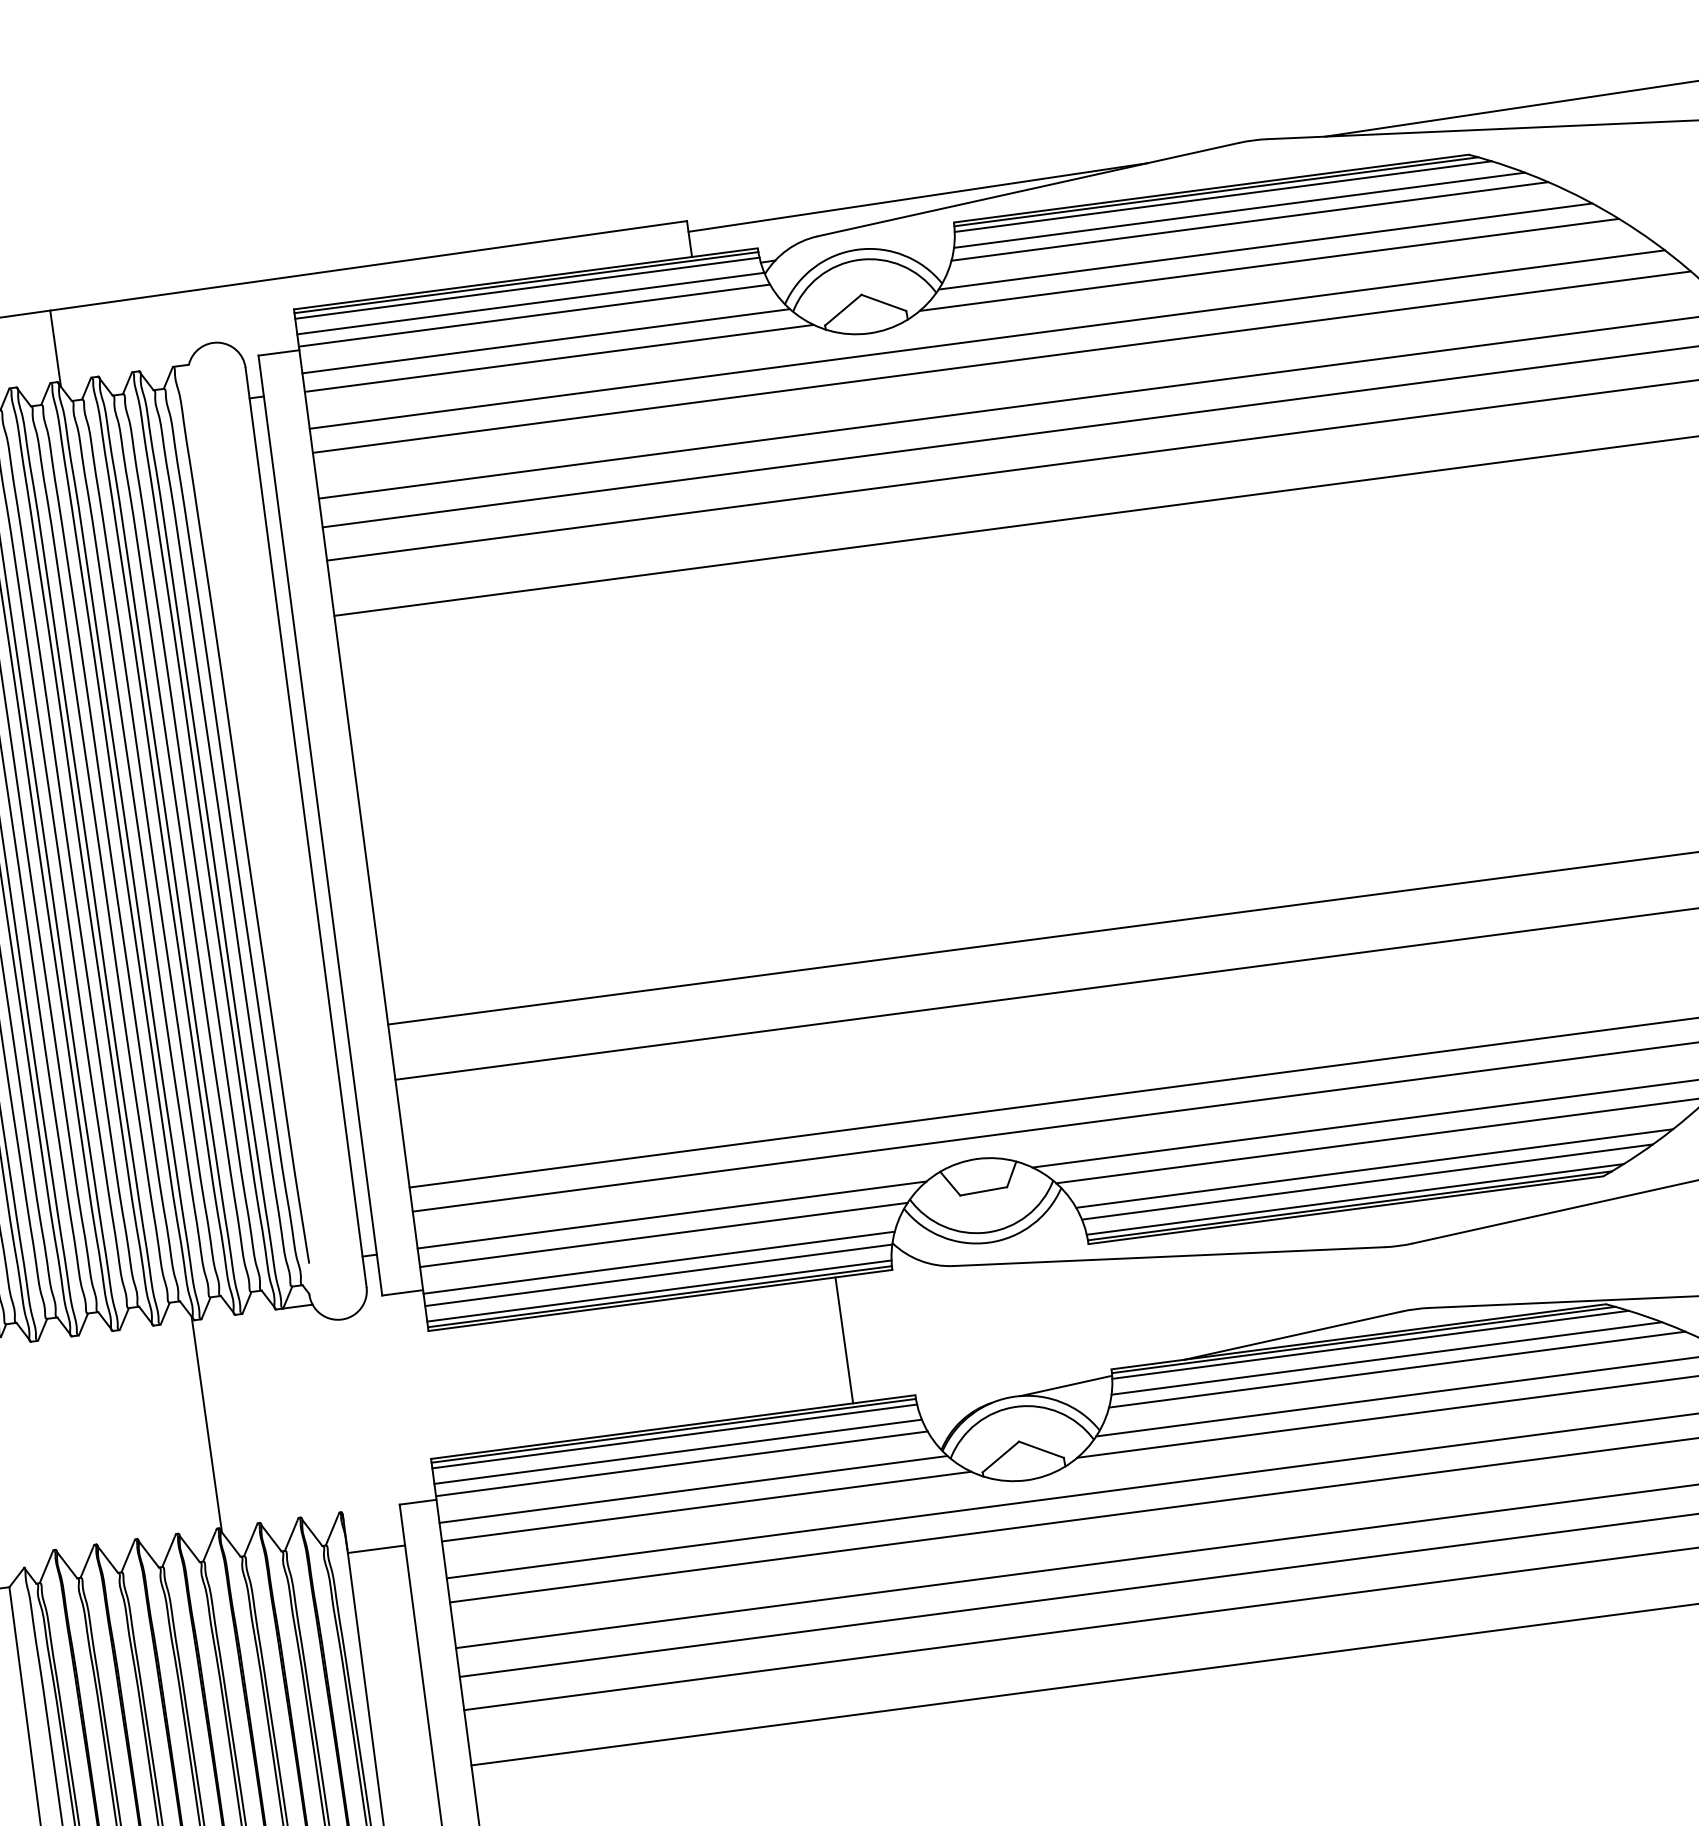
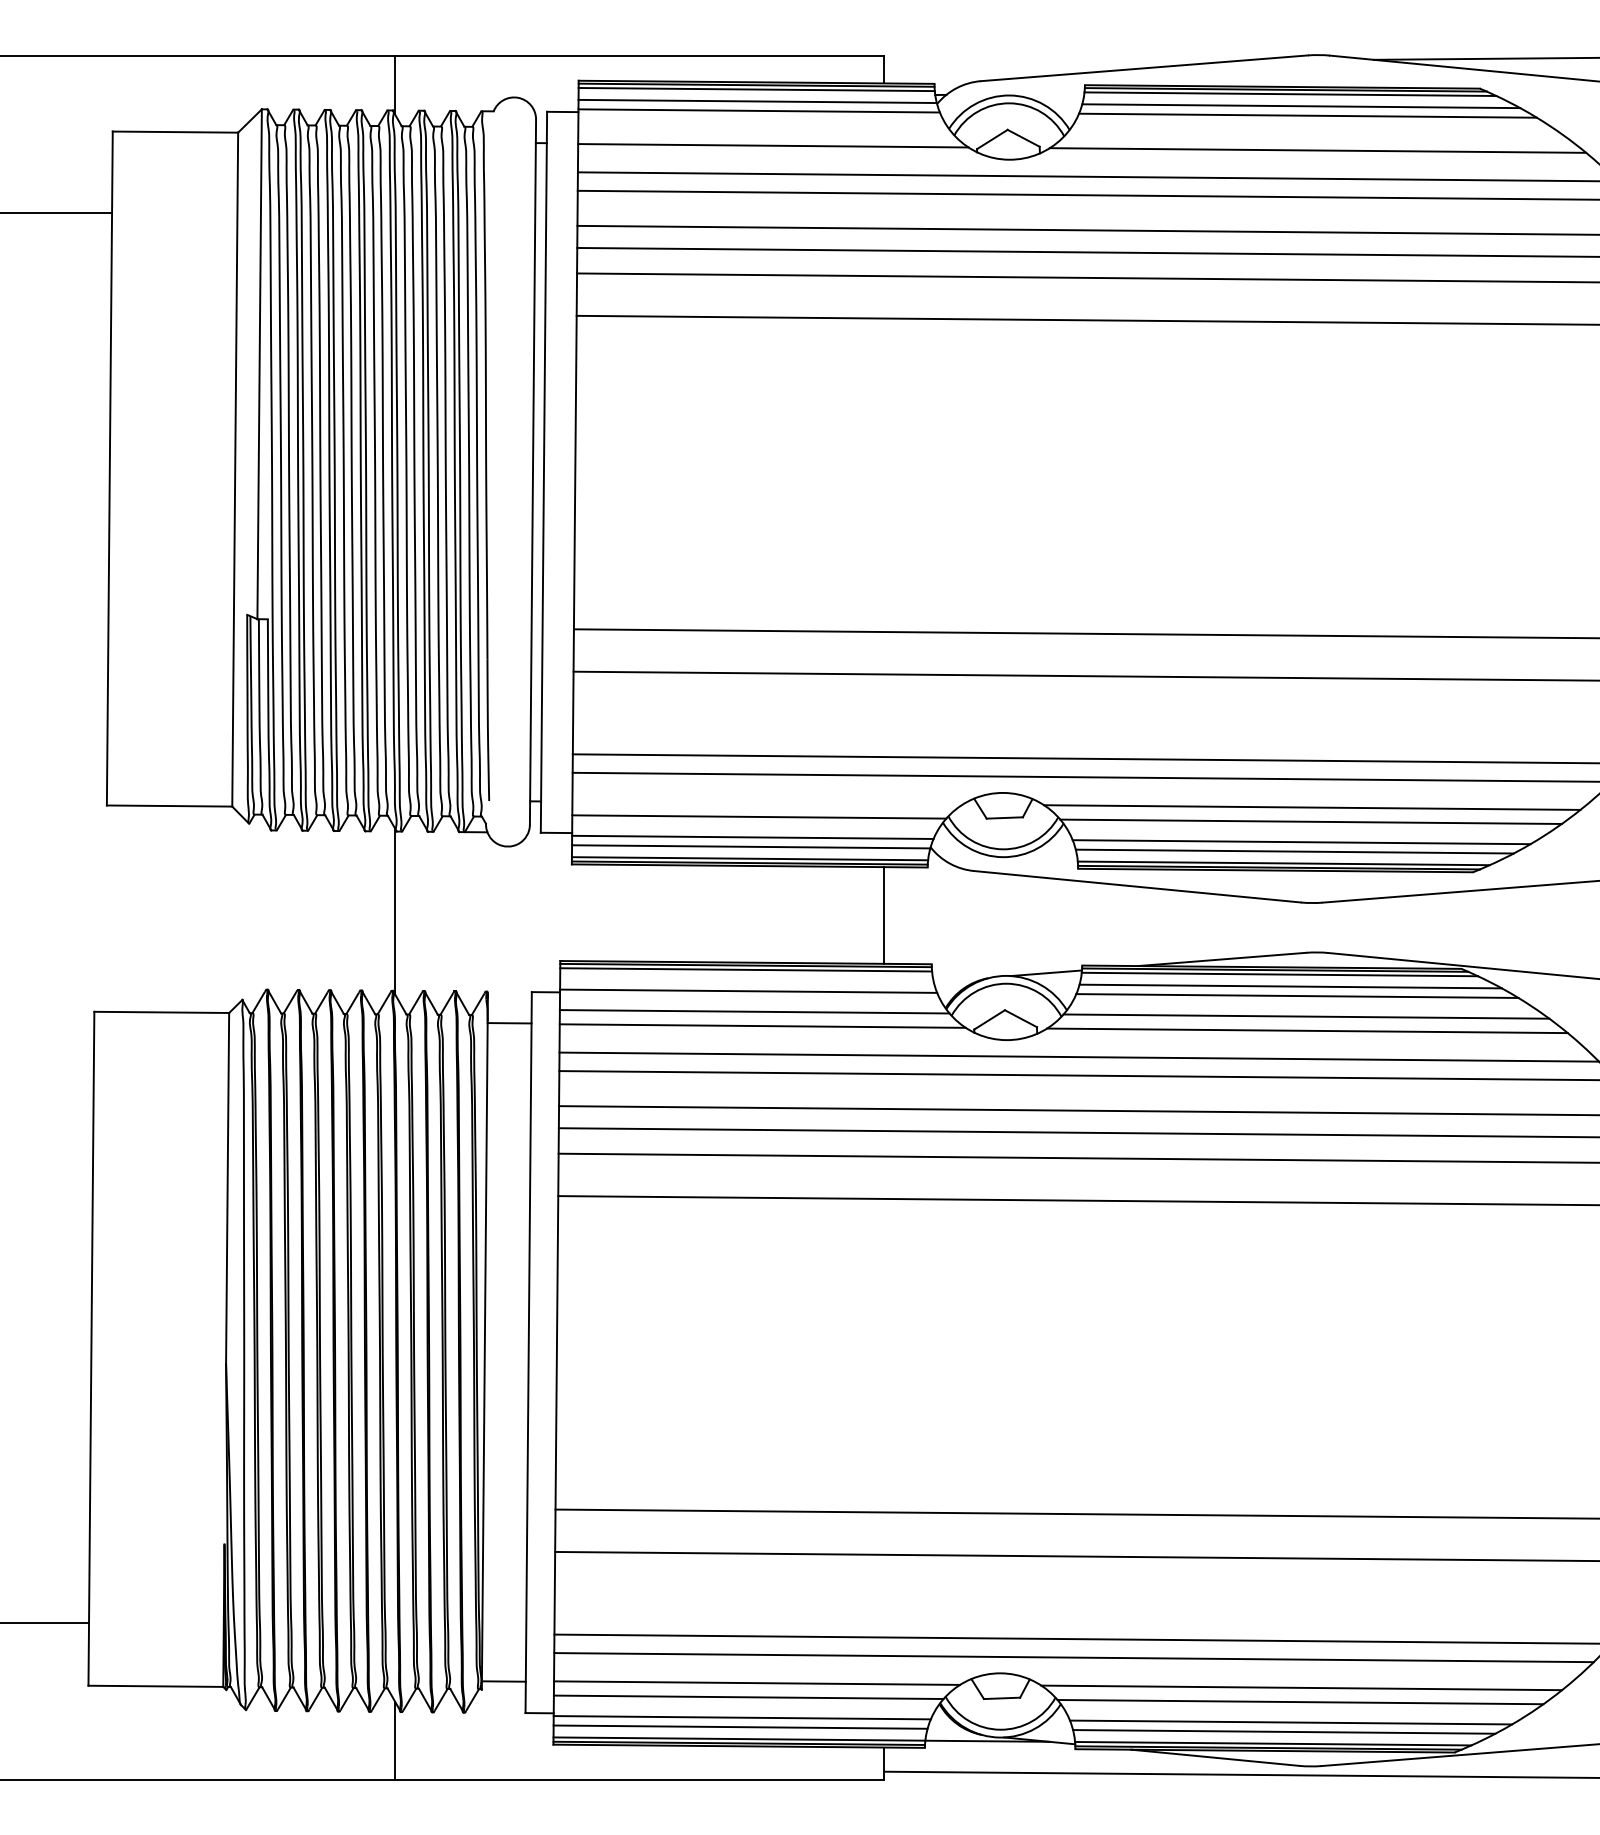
line: (917, 197) -> (1060, 62), removed
line: (1264, 246) -> (1316, 136), removed
line: (546, 341) -> (765, 131), removed
line: (671, 1214) -> (767, 802), removed
line: (678, 1451) -> (747, 981), removed

